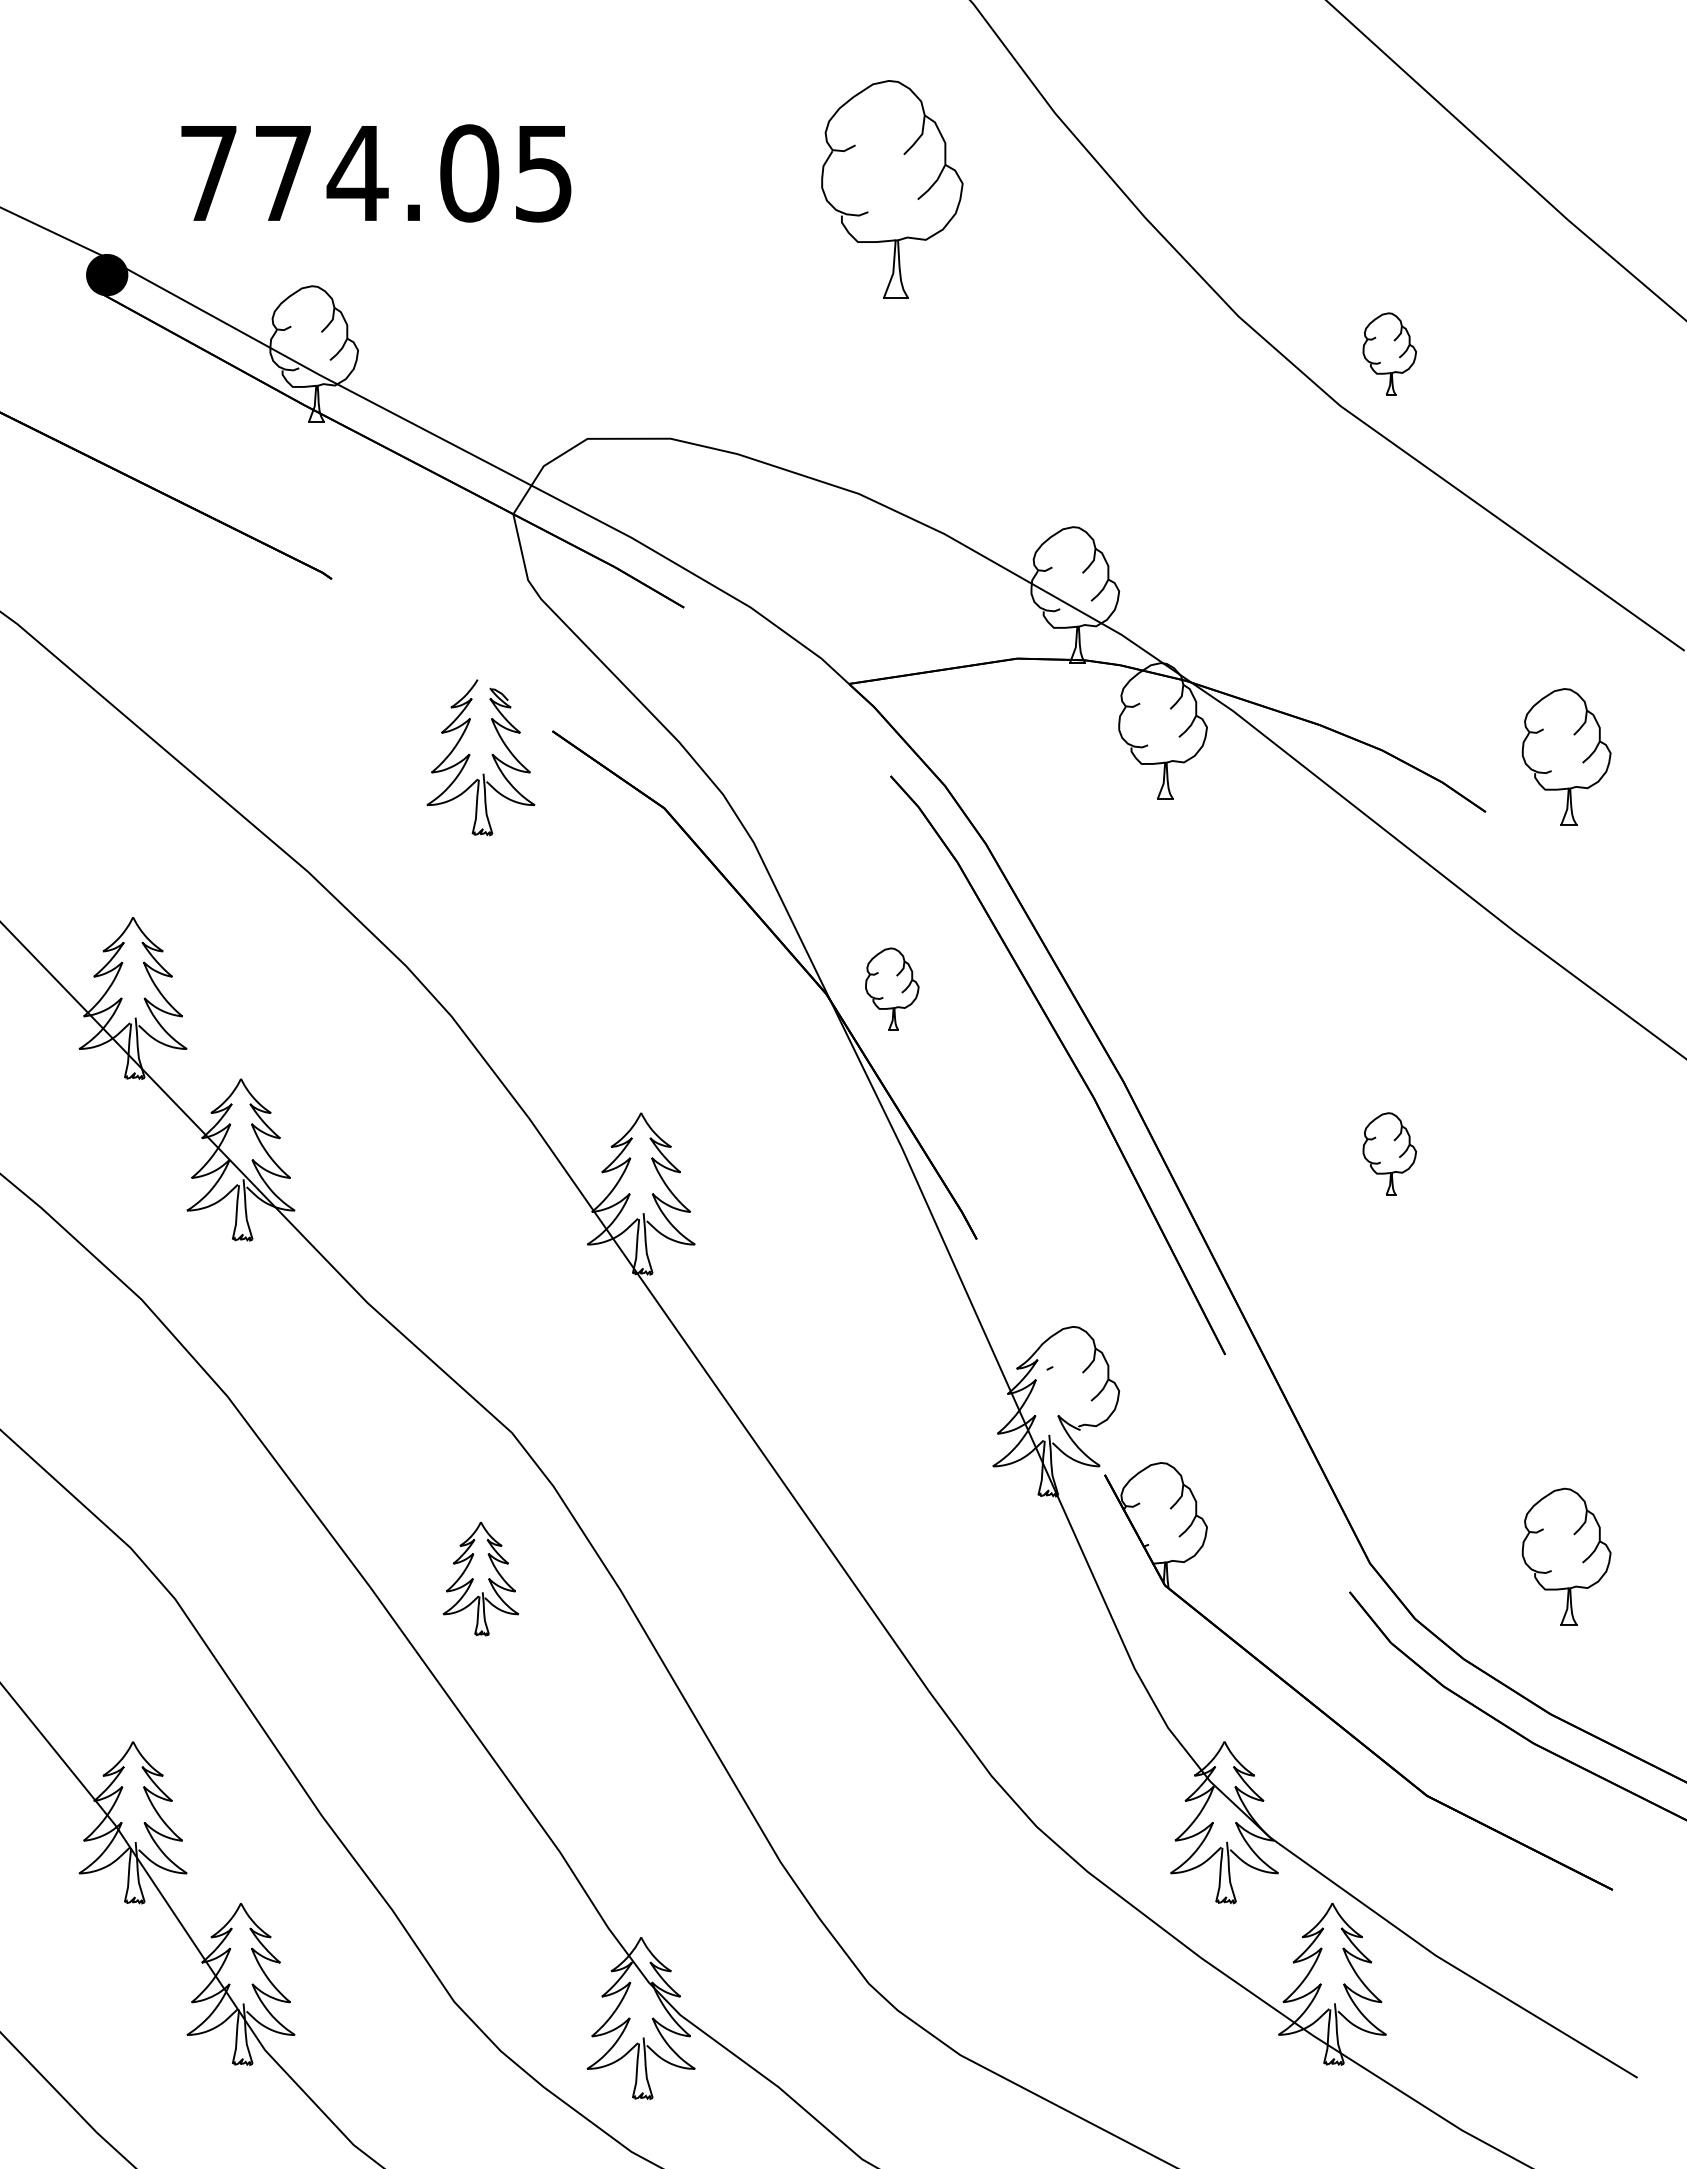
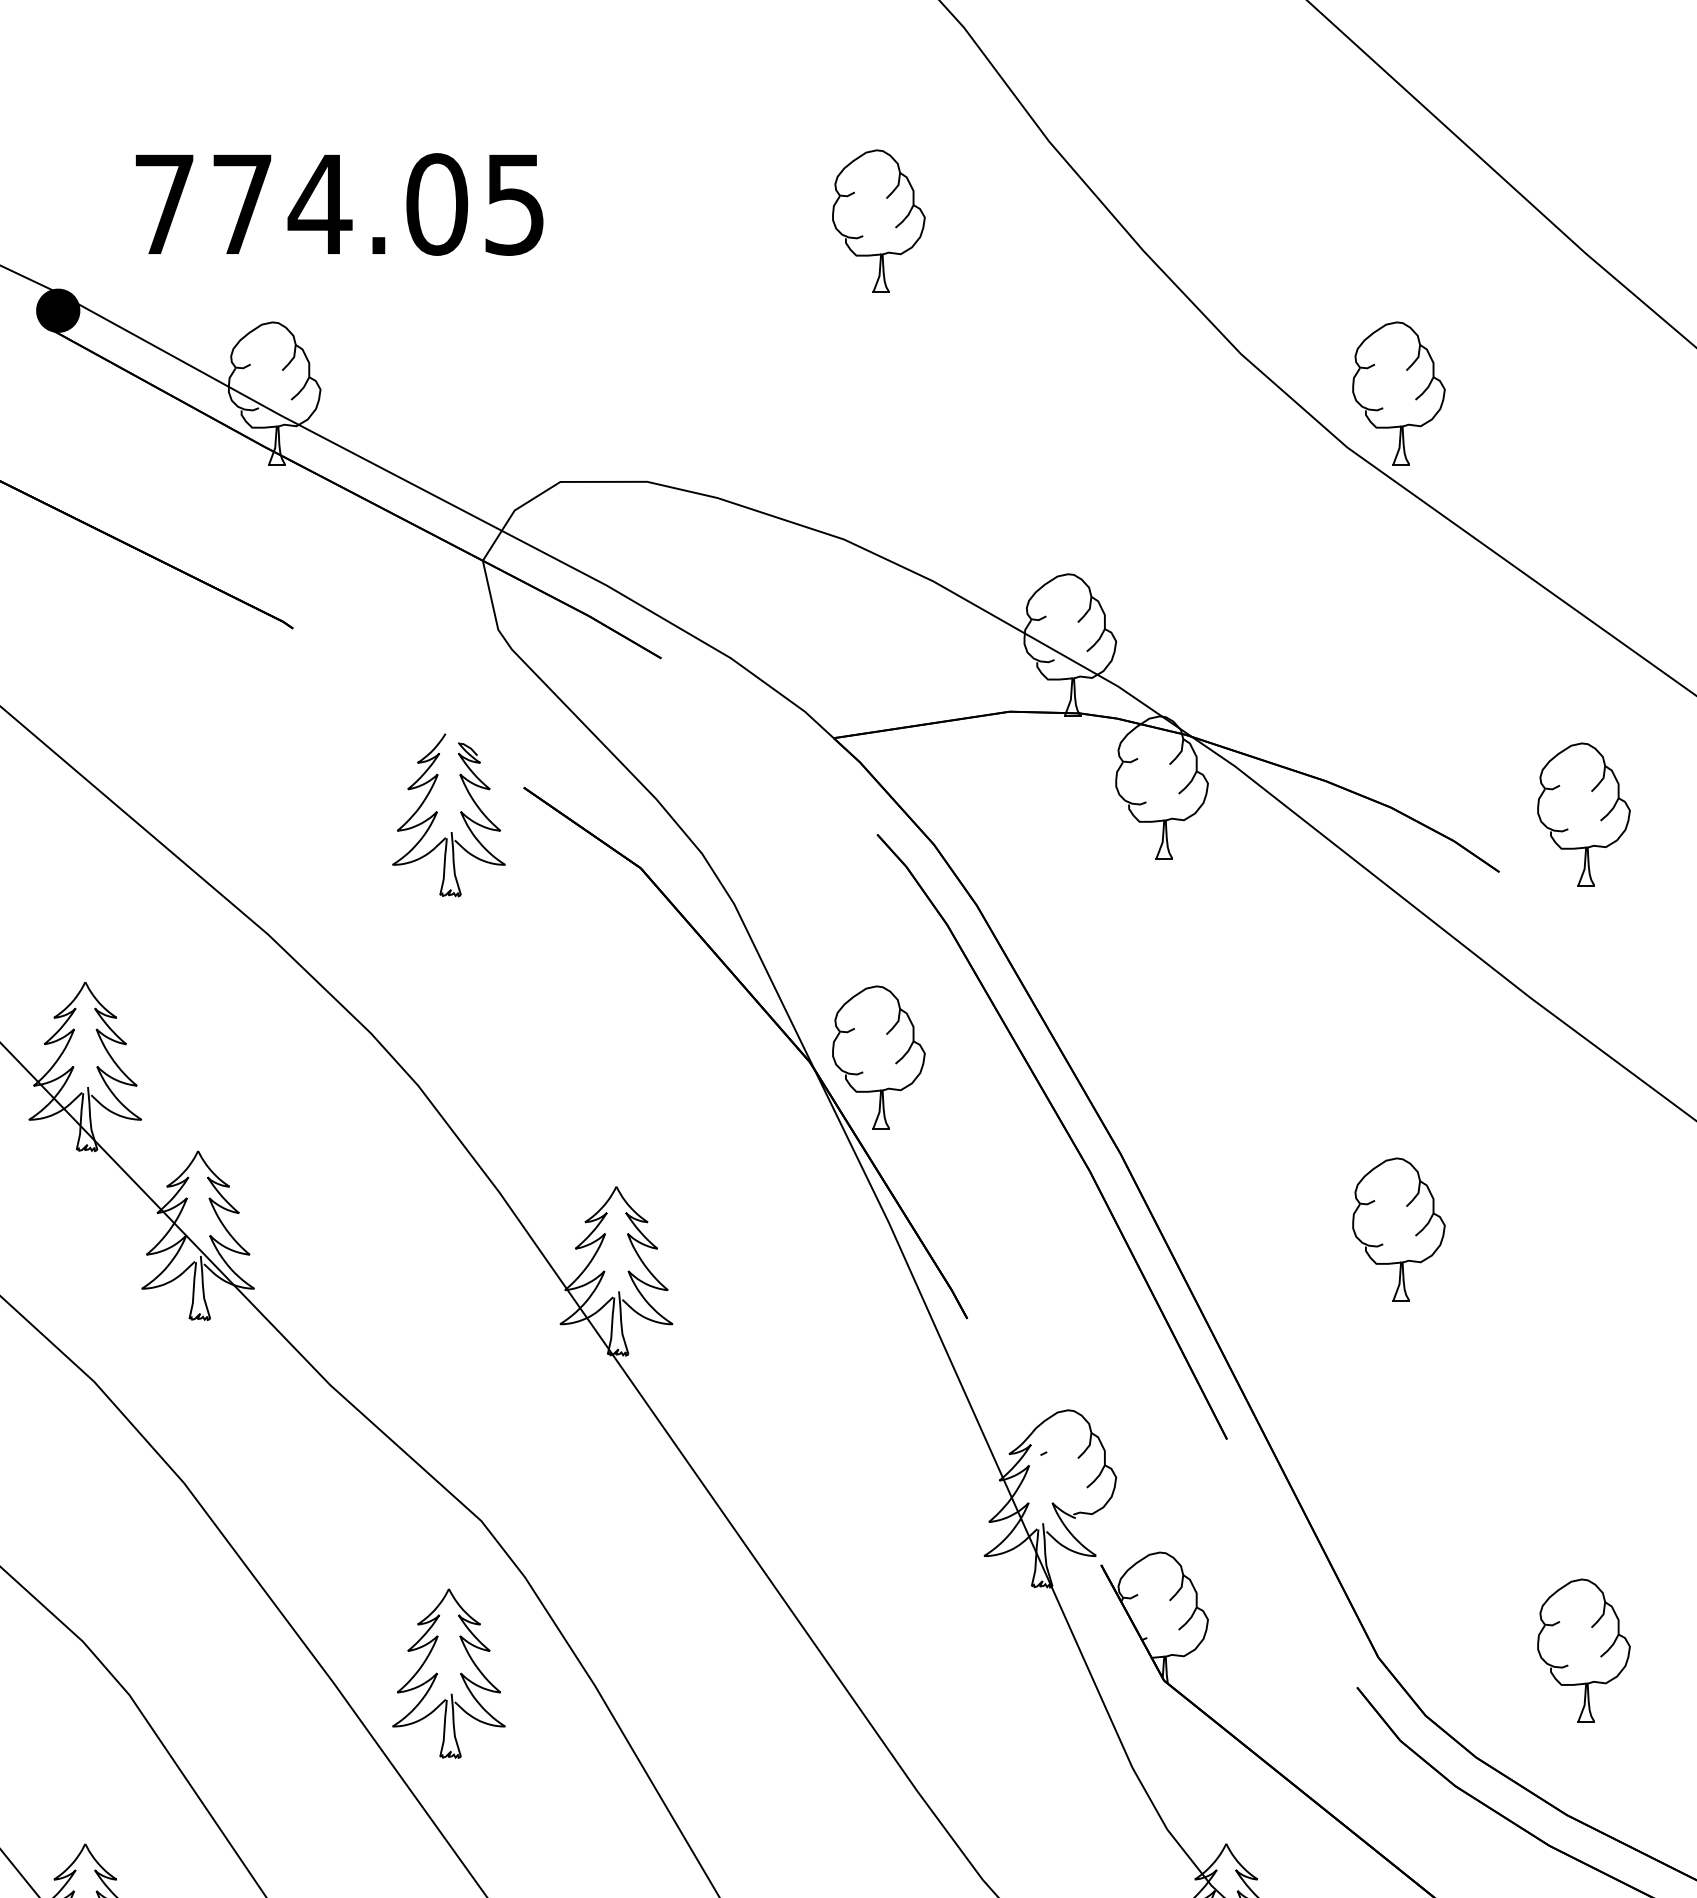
part: (891, 189) -> (878, 221), size x0.62
part: (1389, 353) -> (1398, 392), size x1.67
part: (892, 988) -> (879, 1056), size x1.67
part: (1389, 1153) -> (1398, 1229), size x1.67
part: (480, 1578) -> (448, 1673), size x1.43

